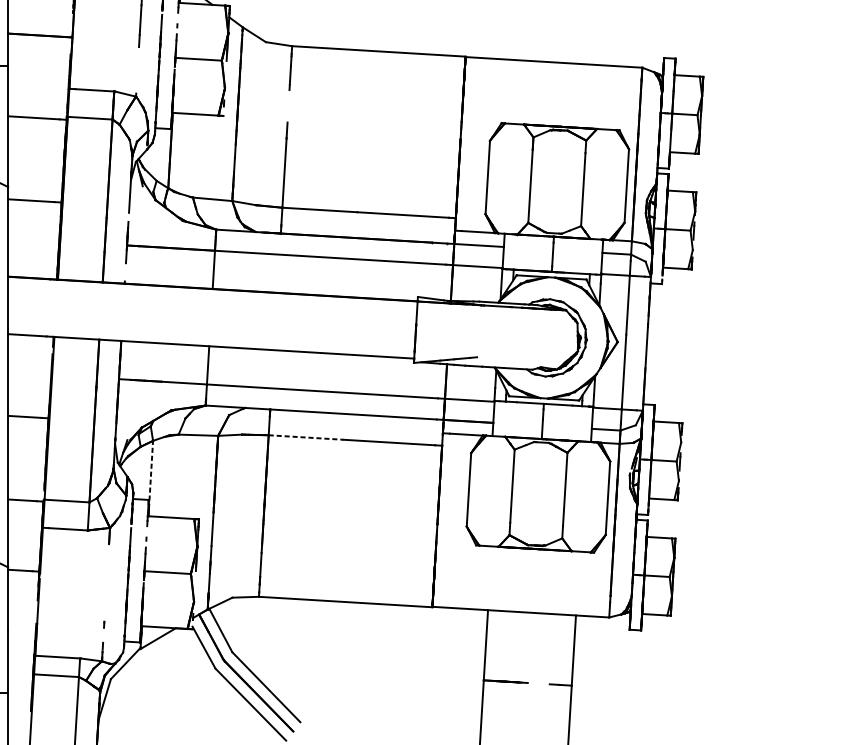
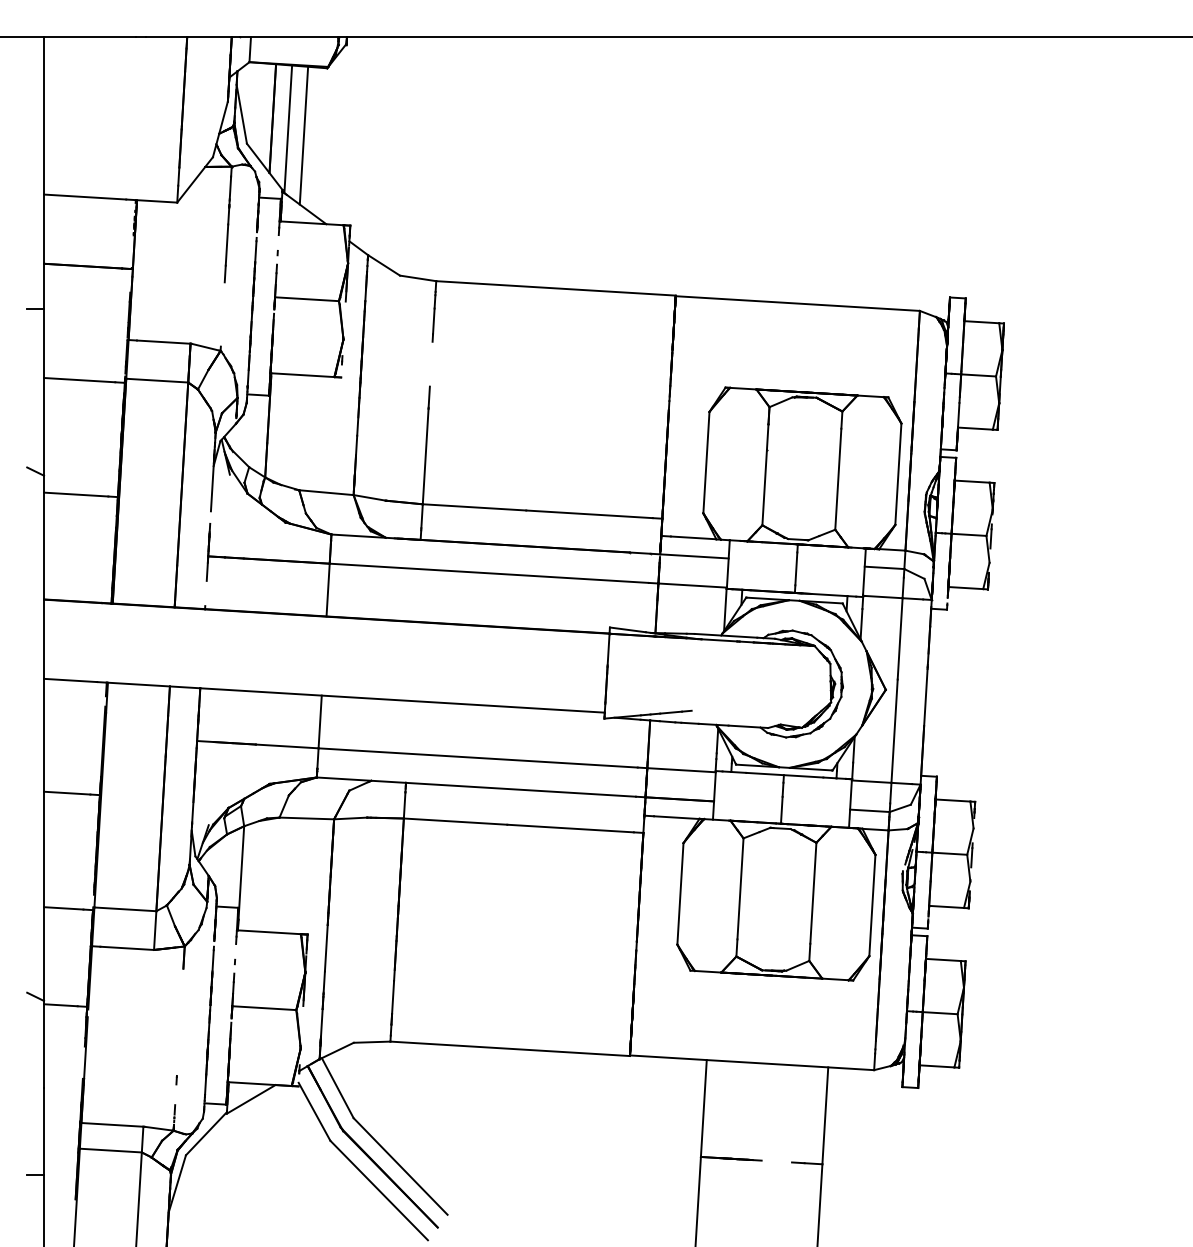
line: (306, 437) -> (455, 821), dashed -> solid
line: (151, 474) -> (241, 872), dashed -> solid

